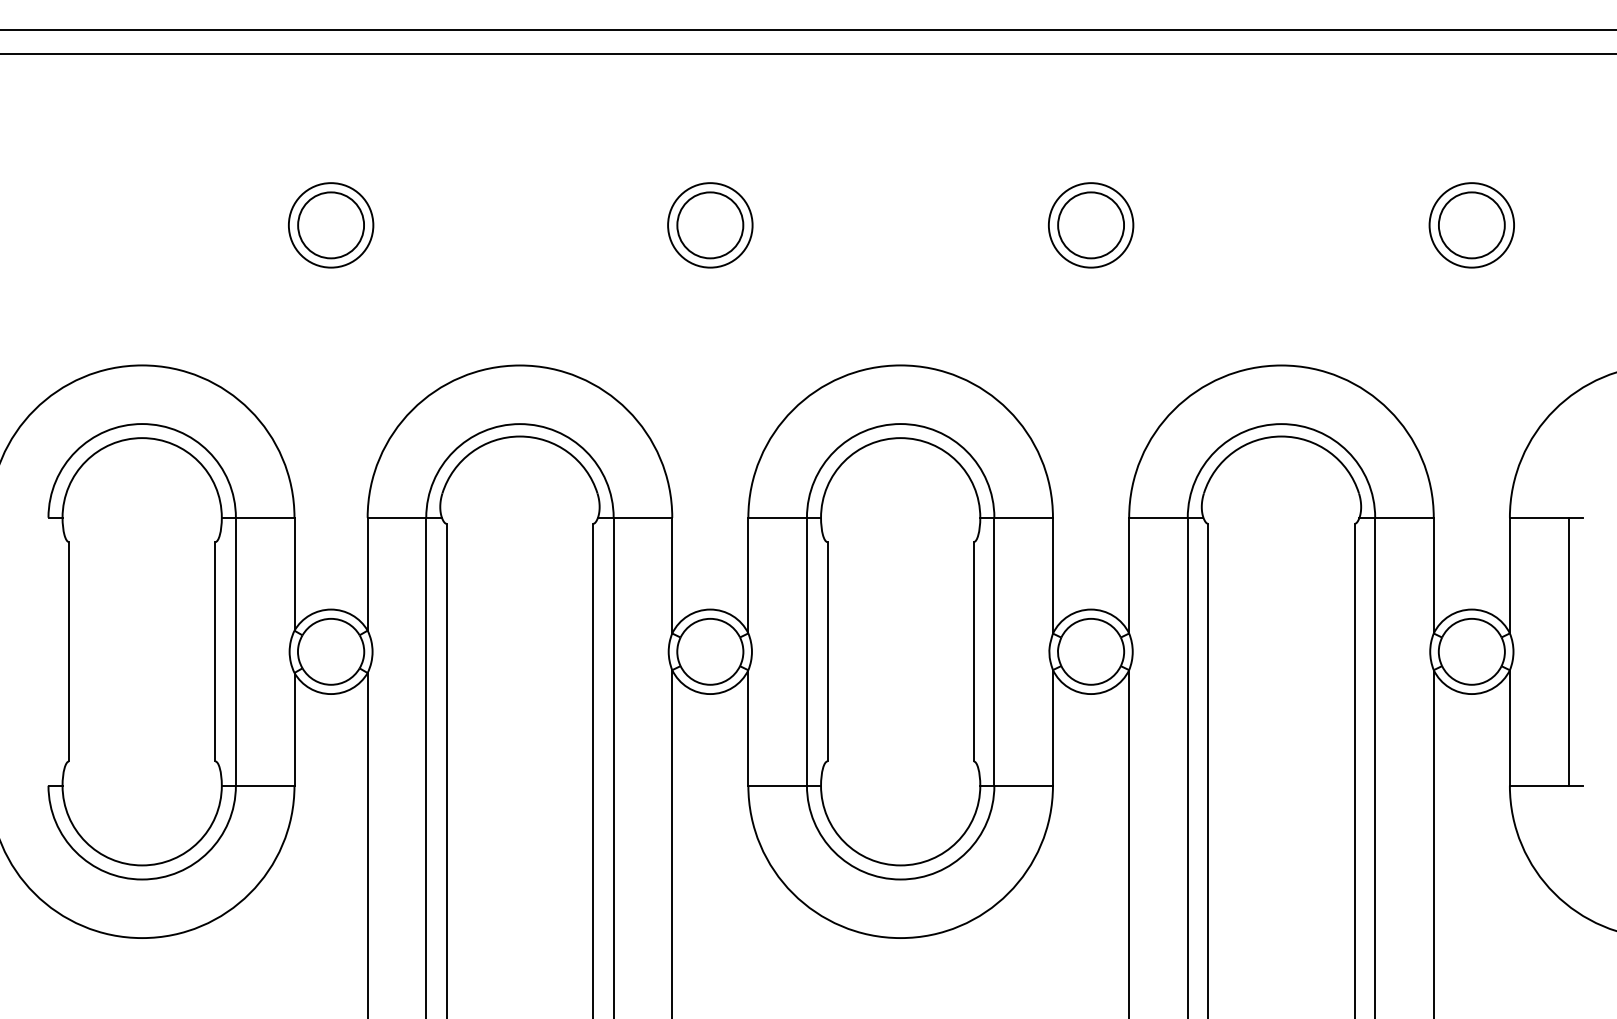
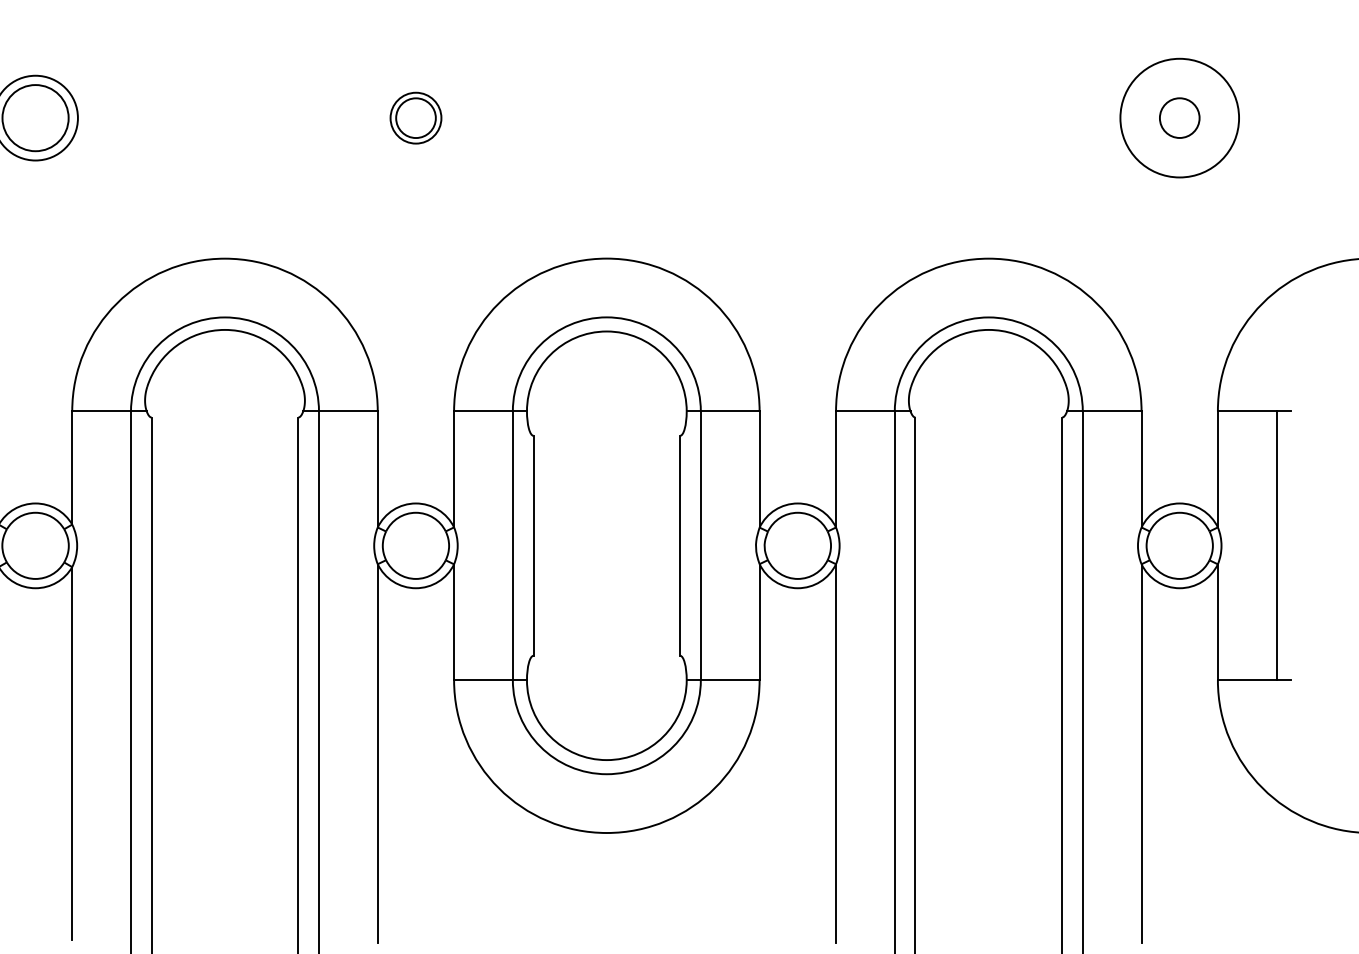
part: (710, 225) -> (416, 118), size x0.6
part: (1091, 225) -> (798, 118), removed
circle: (1471, 225) -> (1179, 118), size x0.6
circle: (1471, 225) -> (1179, 118), size x1.4

